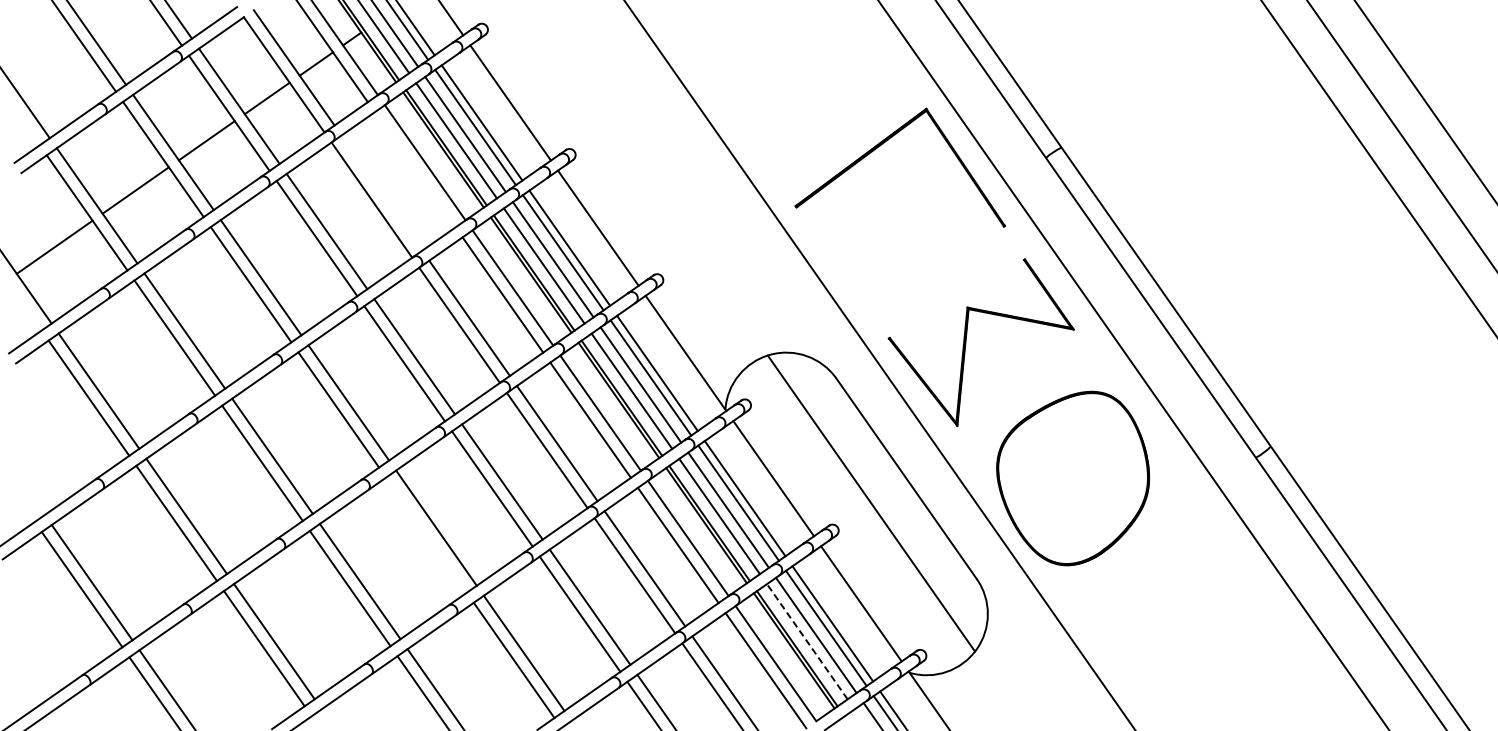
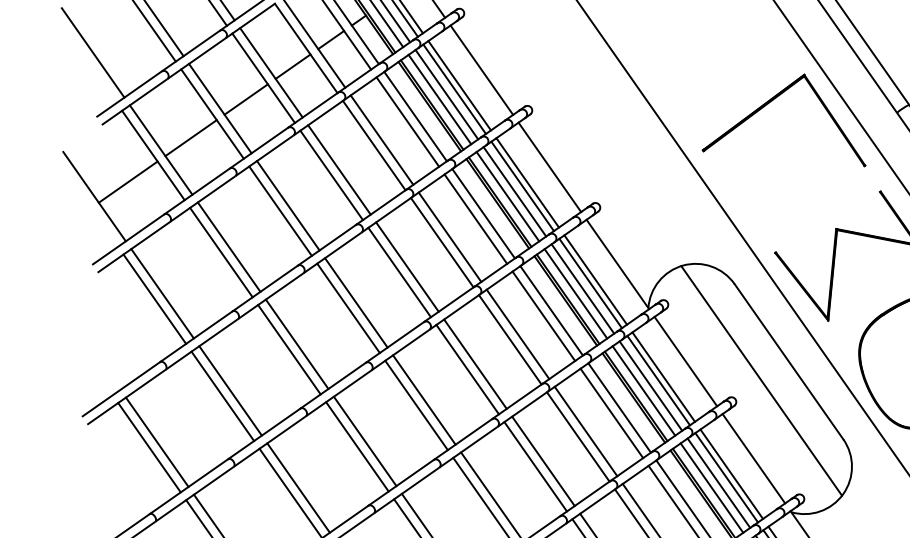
line: (414, 169) -> (407, 121), added
line: (381, 192) -> (381, 139), added
line: (426, 534) -> (416, 404), added
line: (807, 641) -> (712, 487), dashed -> solid

